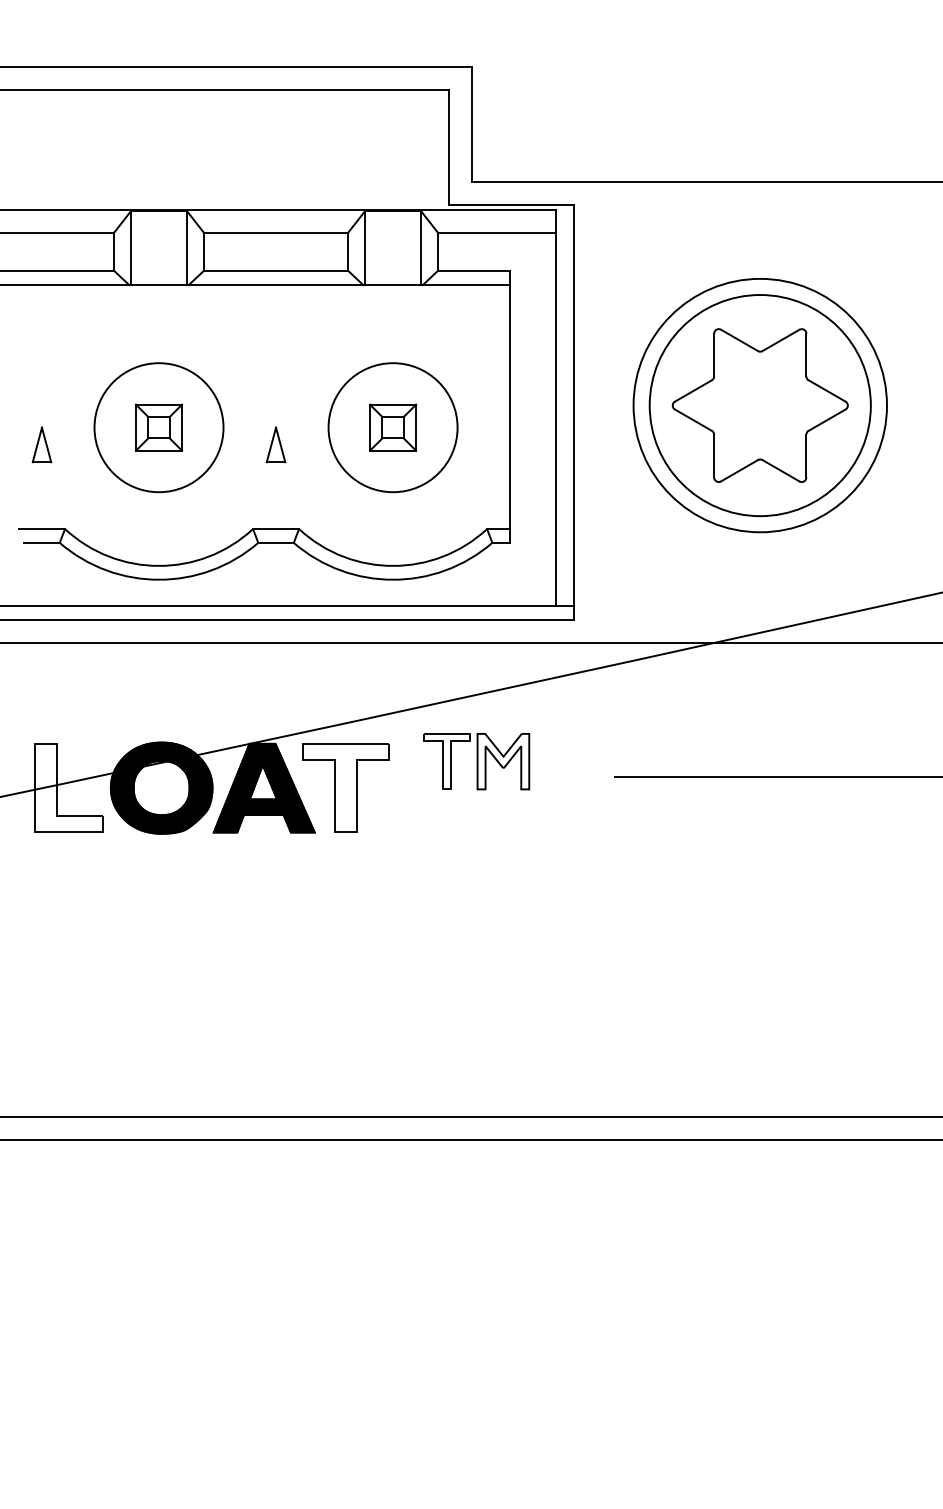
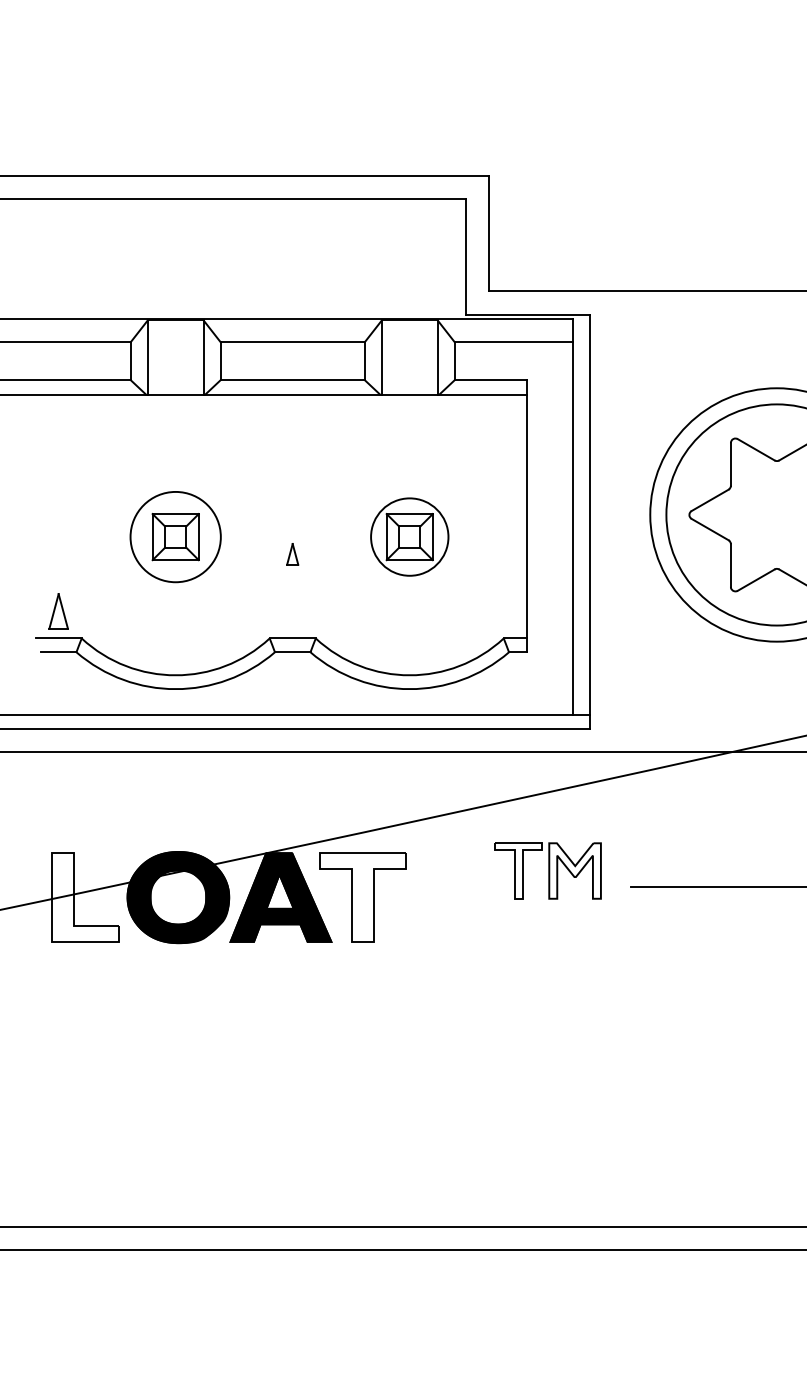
circle: (158, 427) -> (175, 536), size x0.7
circle: (392, 427) -> (409, 536), size x0.6
part: (41, 444) -> (58, 610), moved
part: (275, 444) -> (292, 553), size x0.6
part: (476, 761) -> (548, 870), moved

